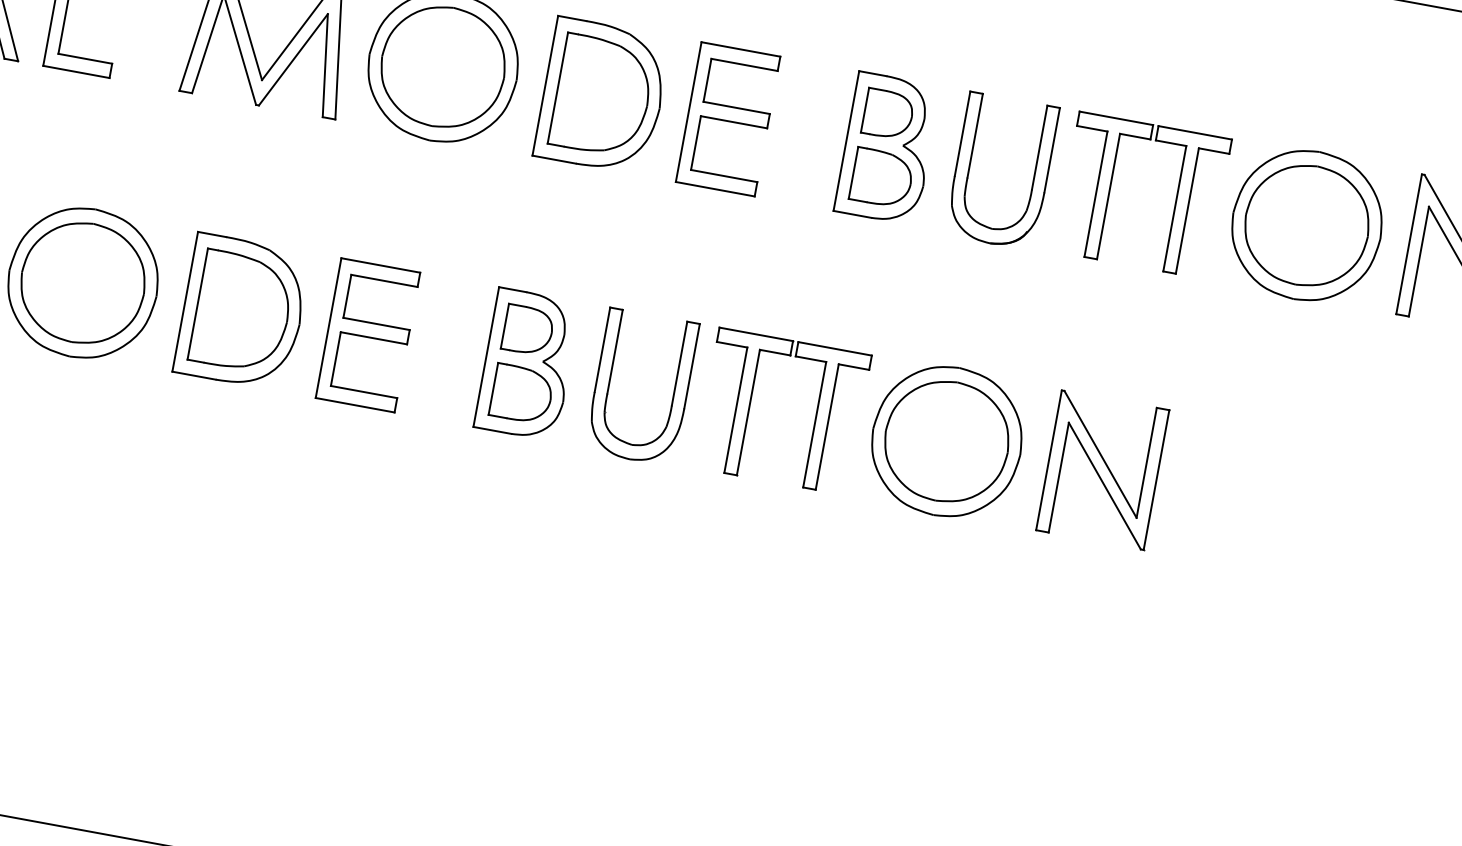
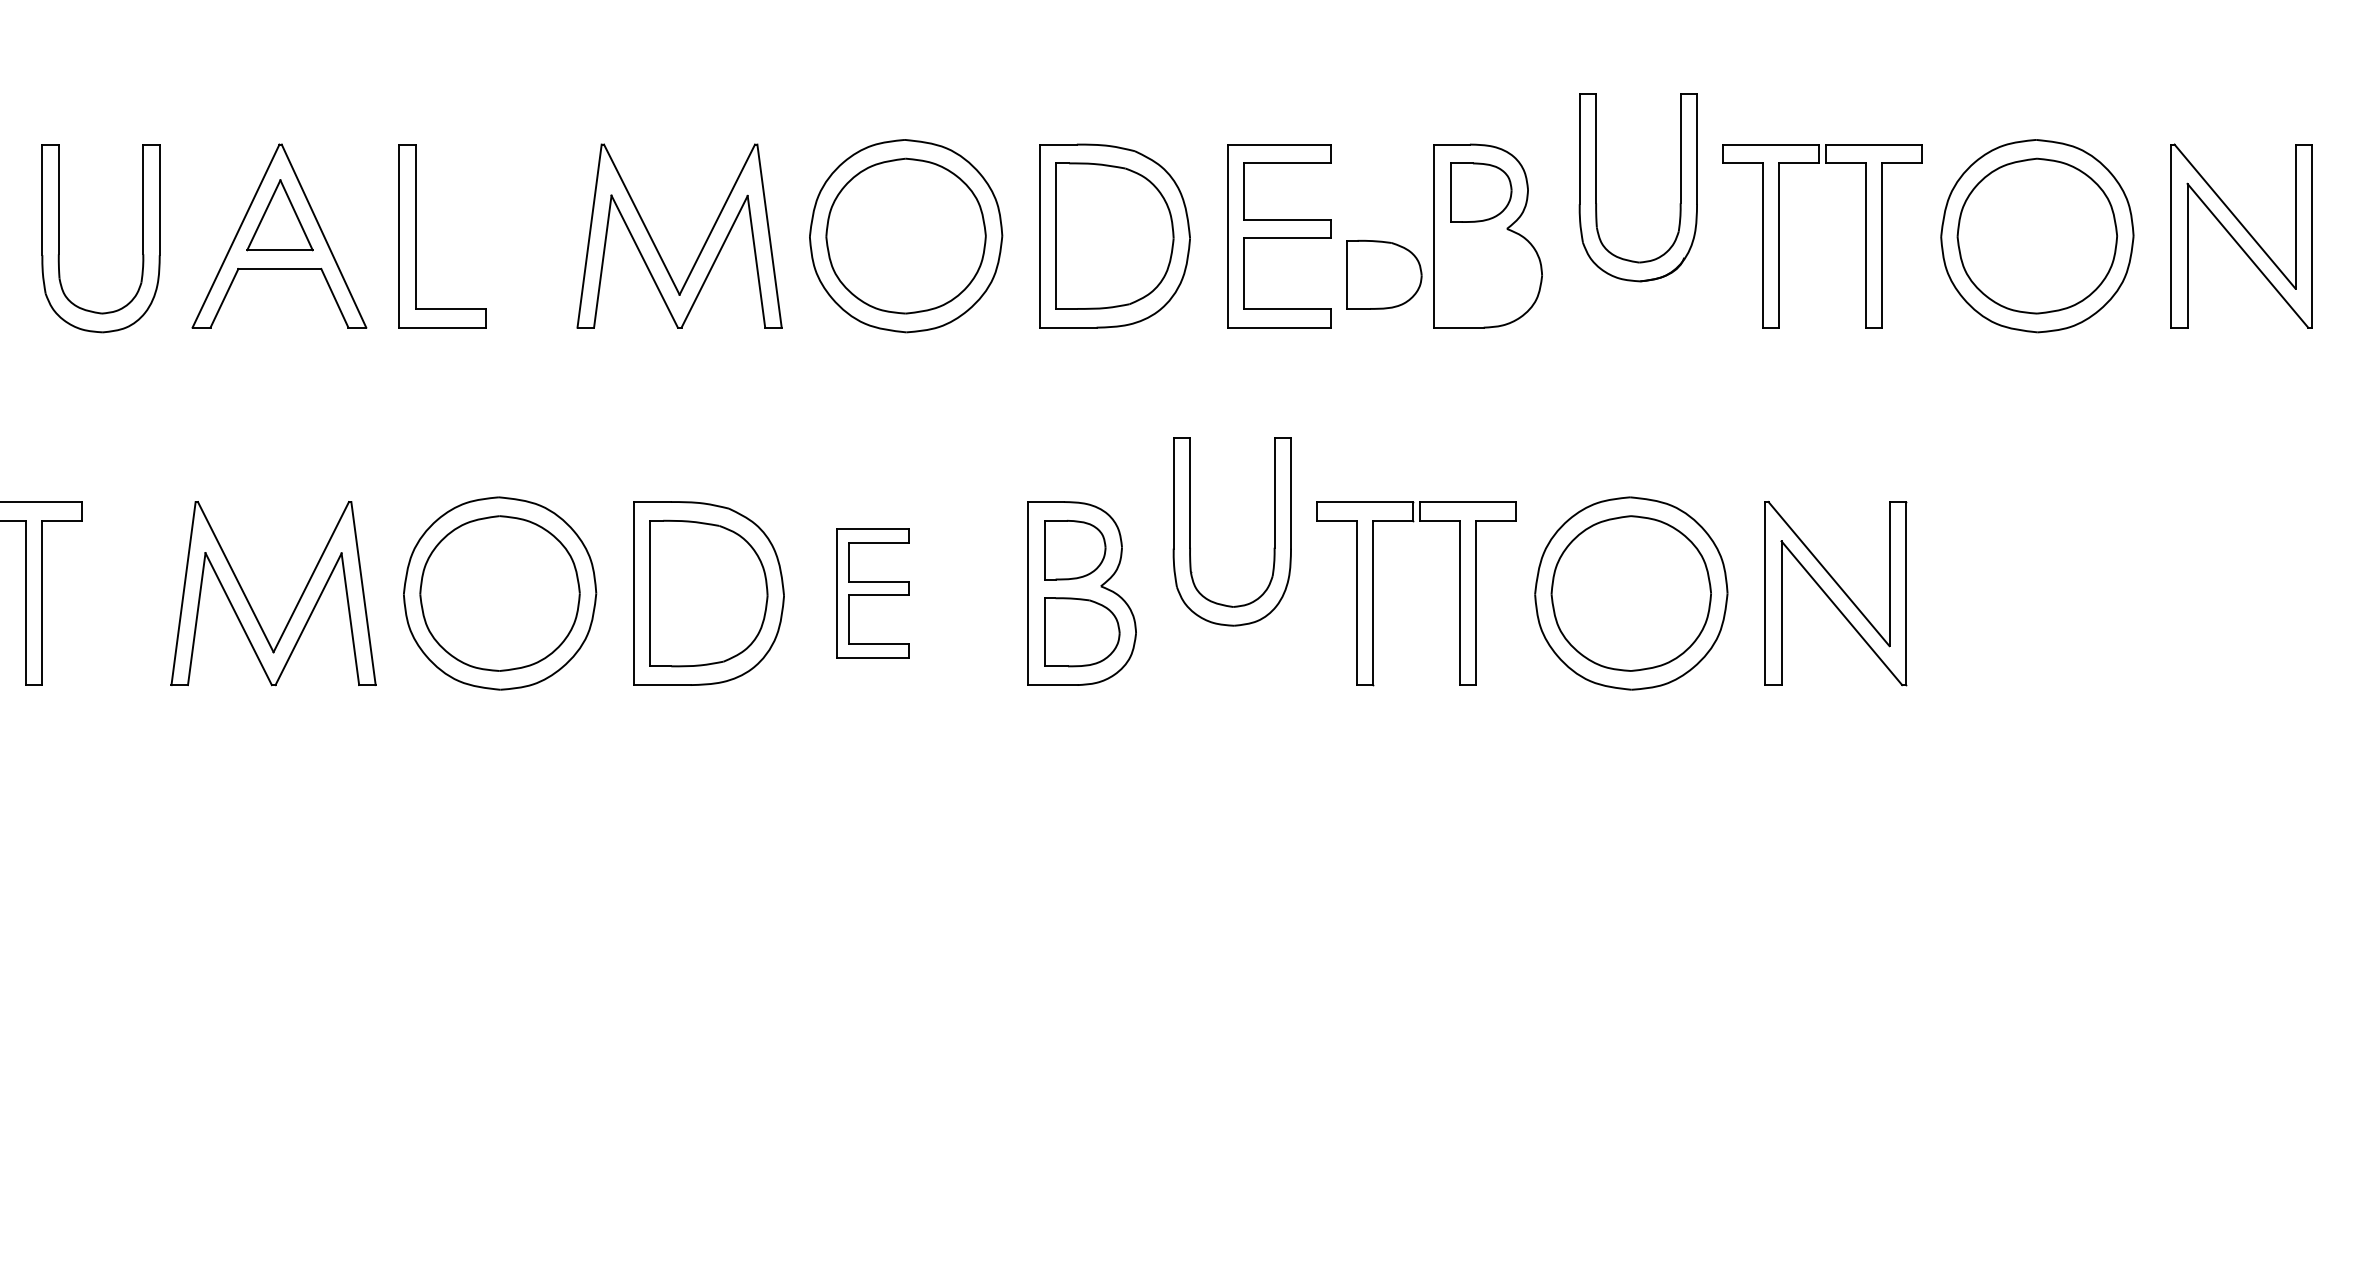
part: (969, 165) -> (1596, 187), moved
part: (882, 177) -> (1384, 274), moved
part: (368, 335) -> (873, 593), size x0.7
part: (609, 381) -> (1190, 531), moved

